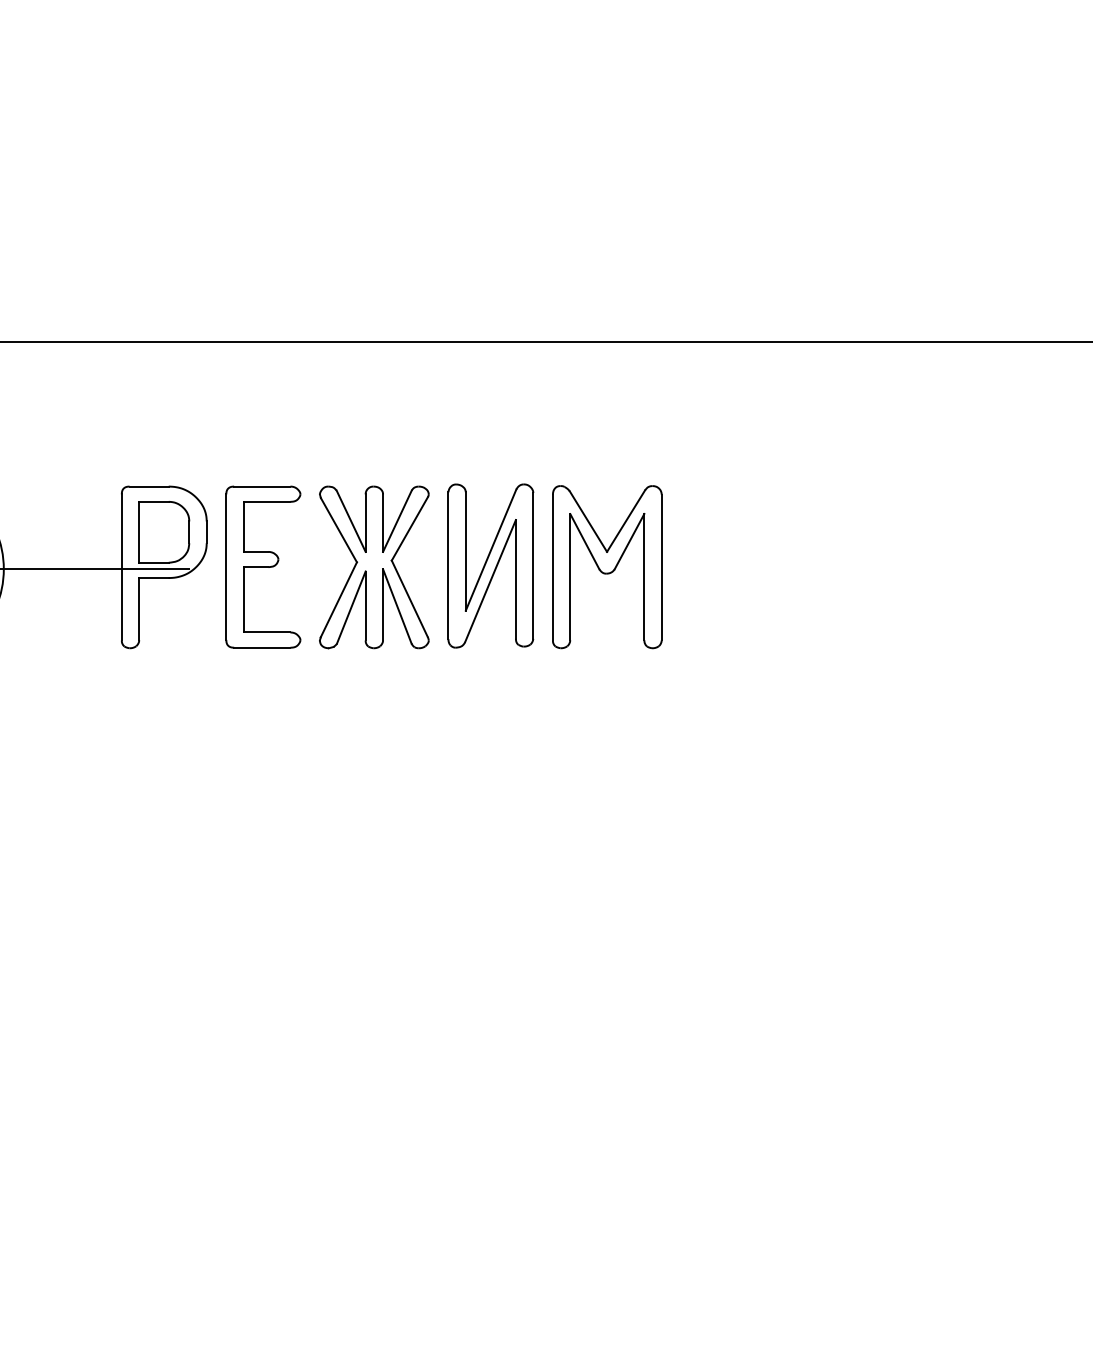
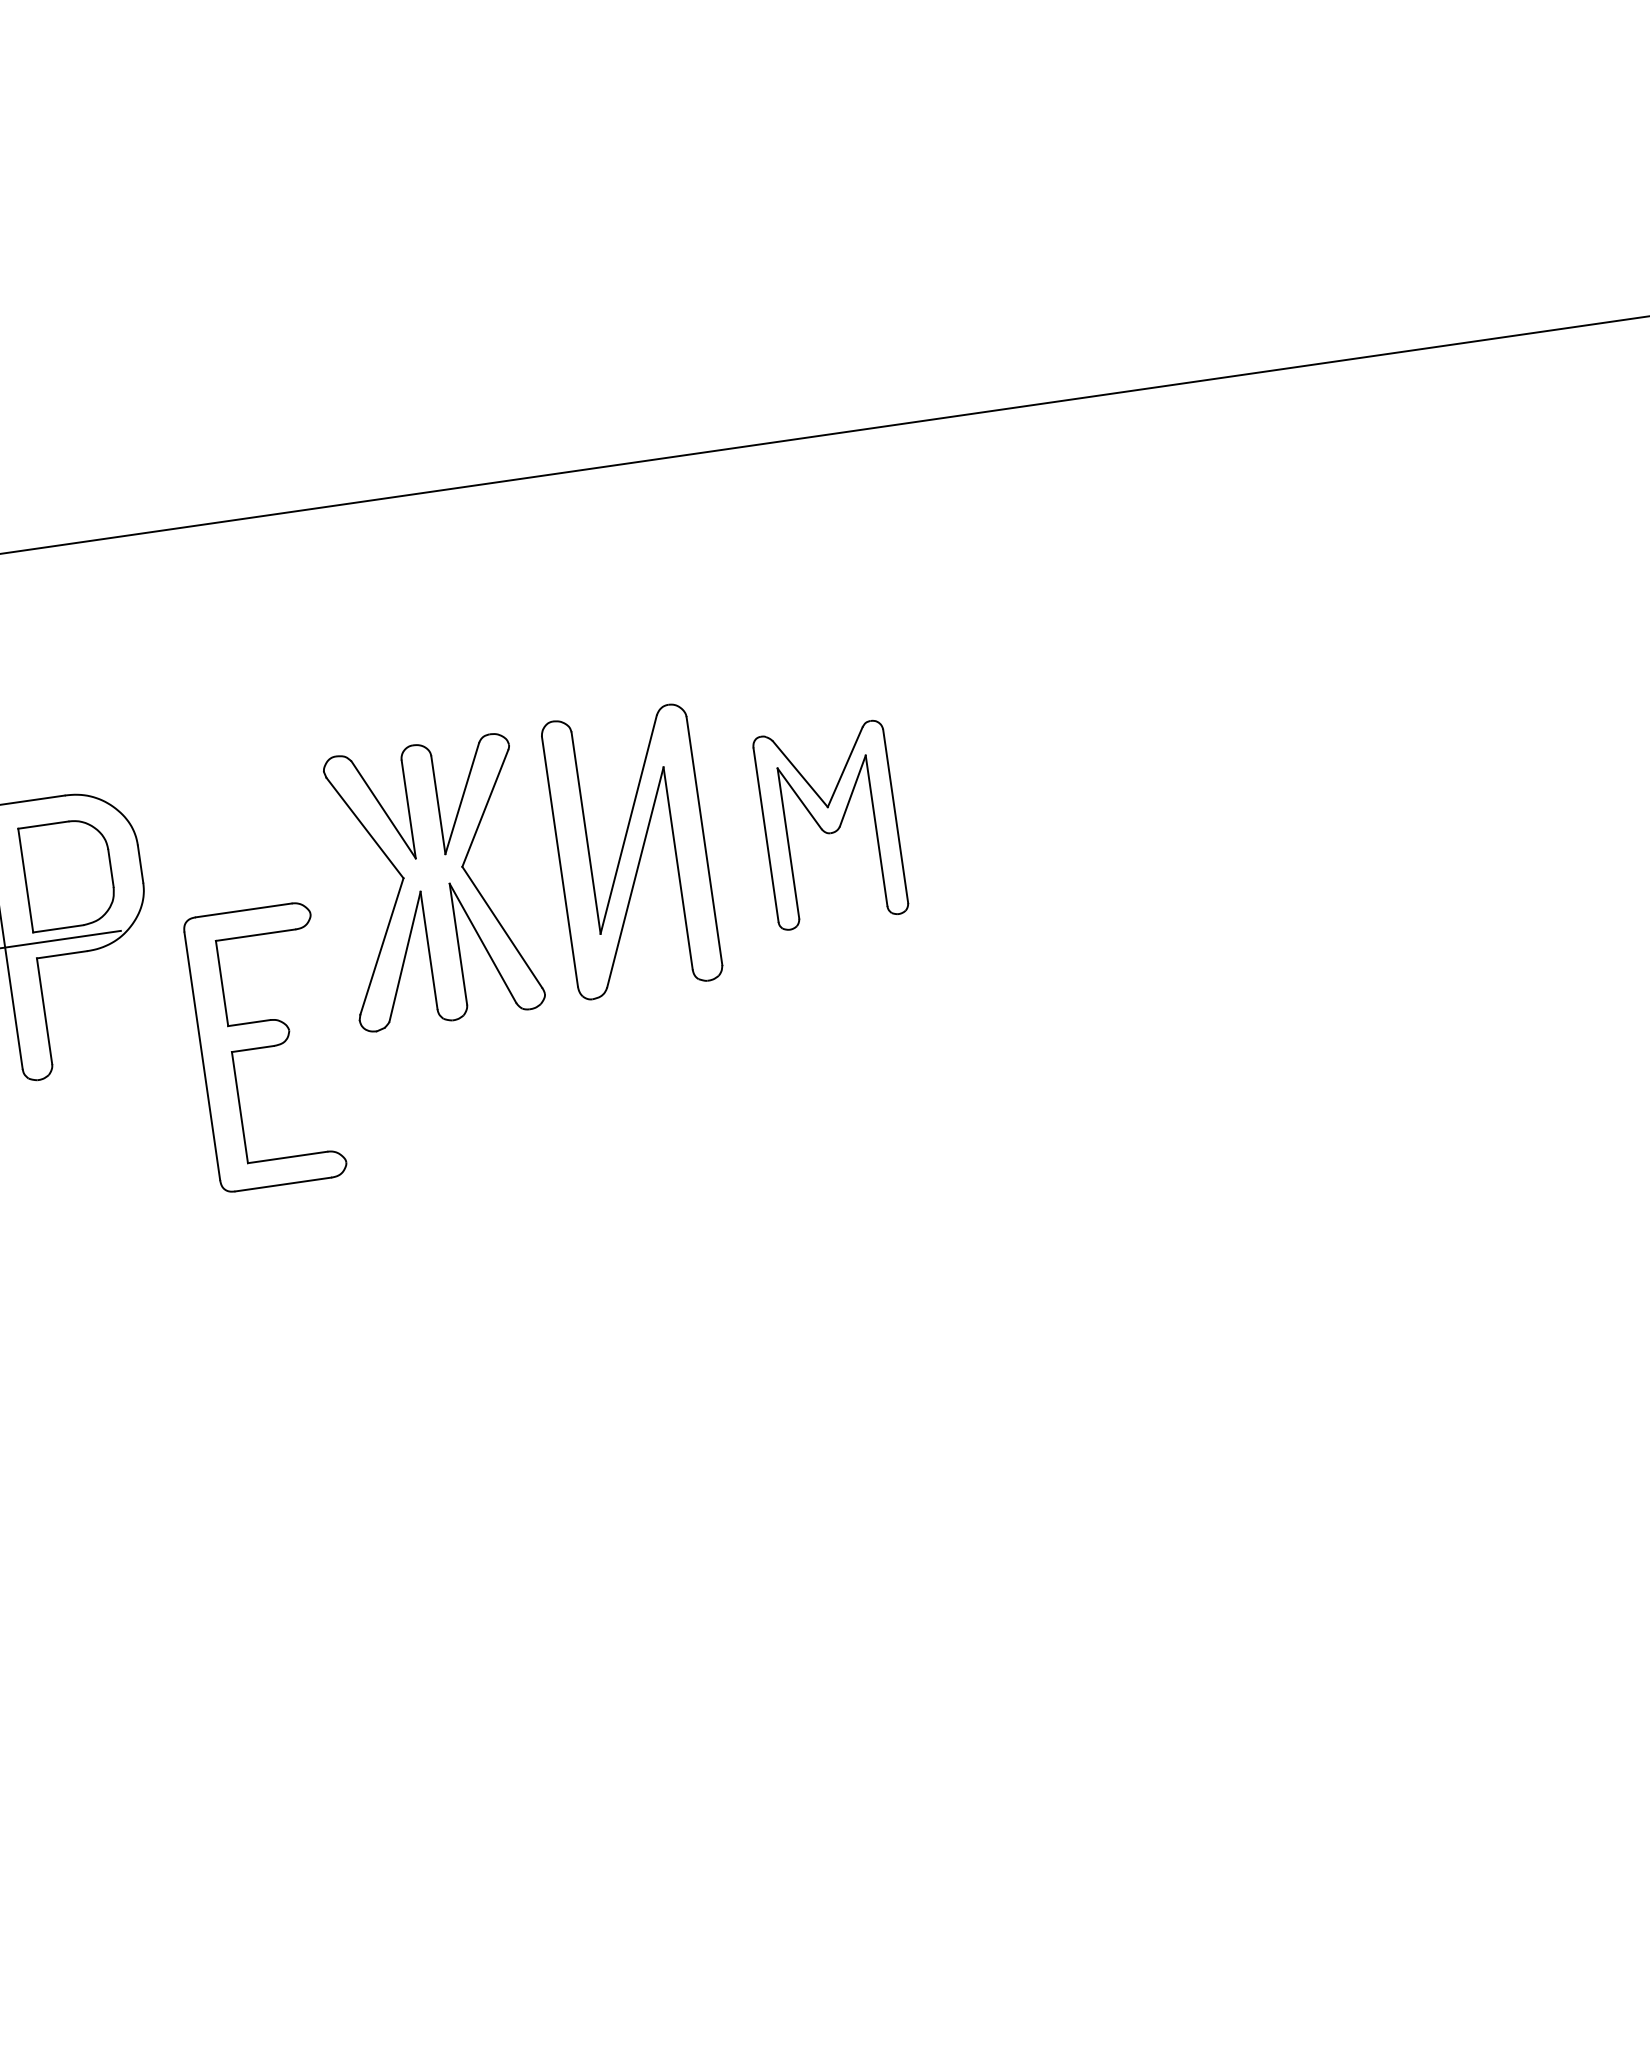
part: (263, 566) -> (265, 1046), moved
part: (607, 567) -> (831, 825), size x0.7

